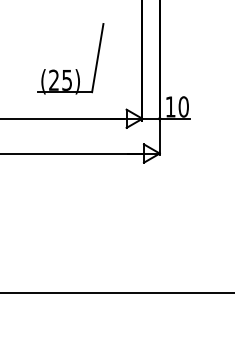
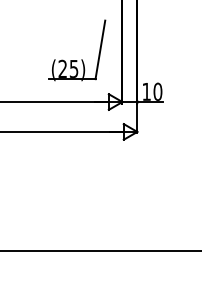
part: (70, 70) -> (76, 60), moved

